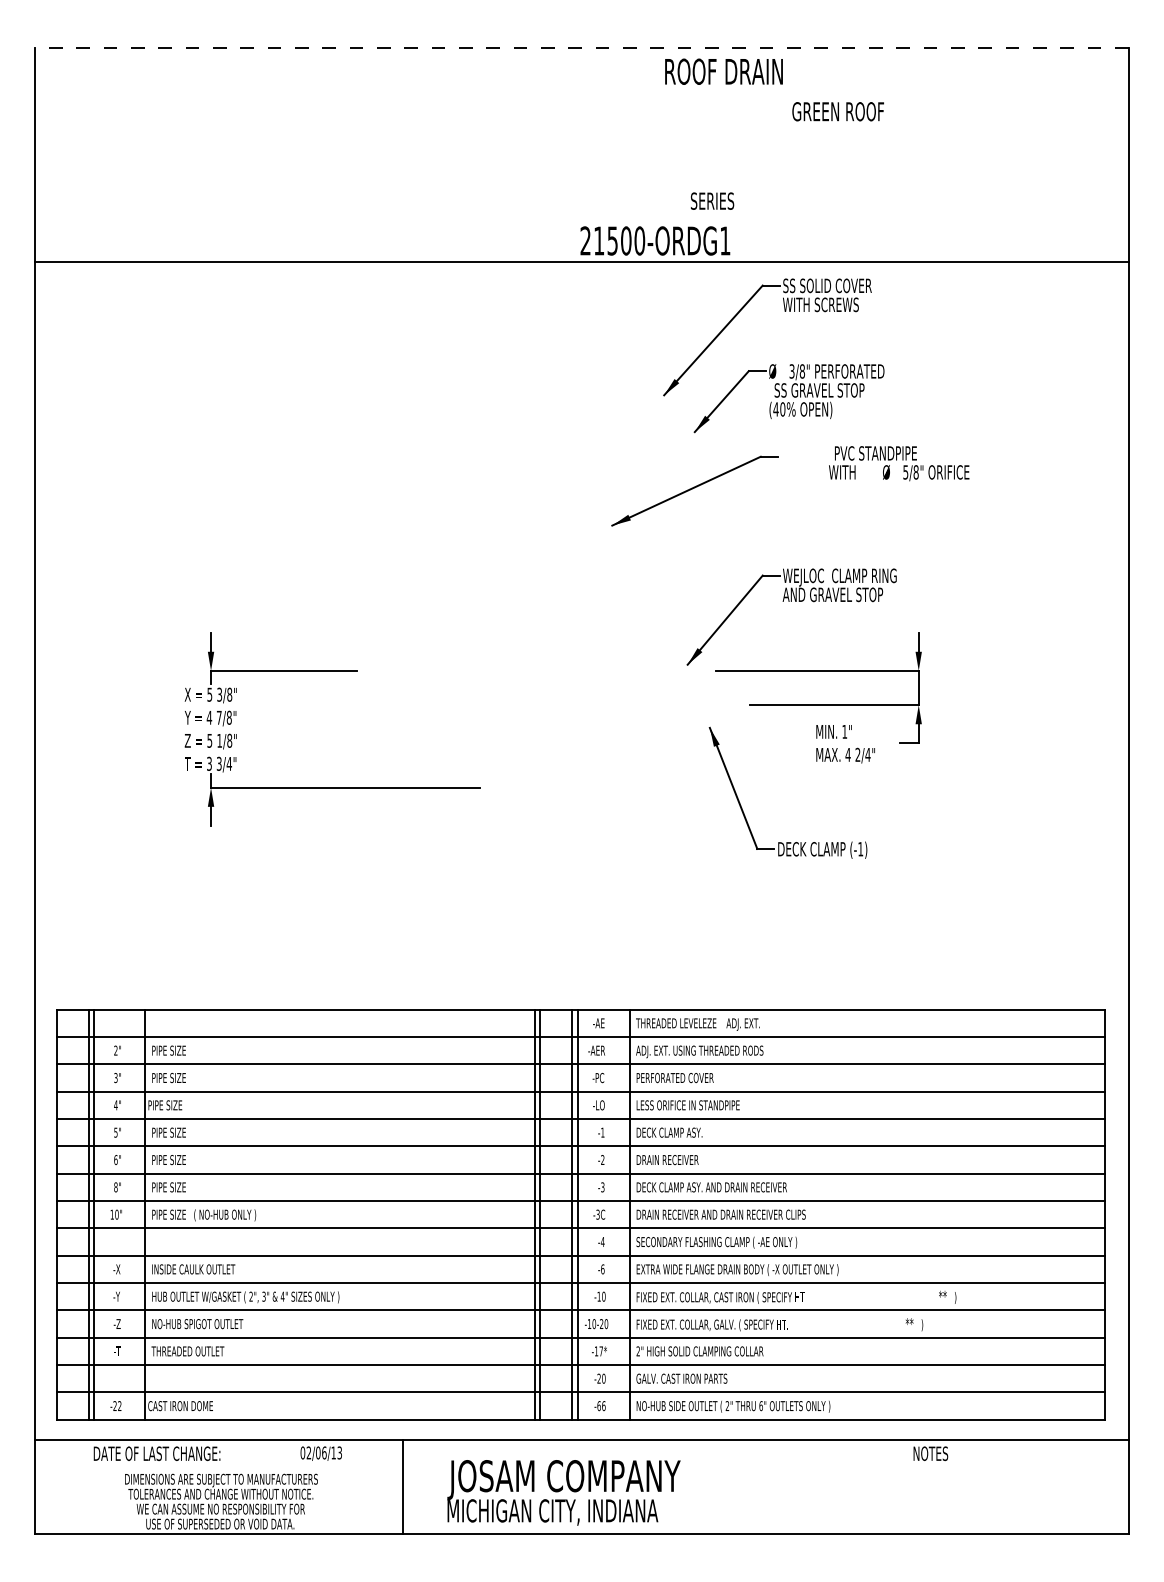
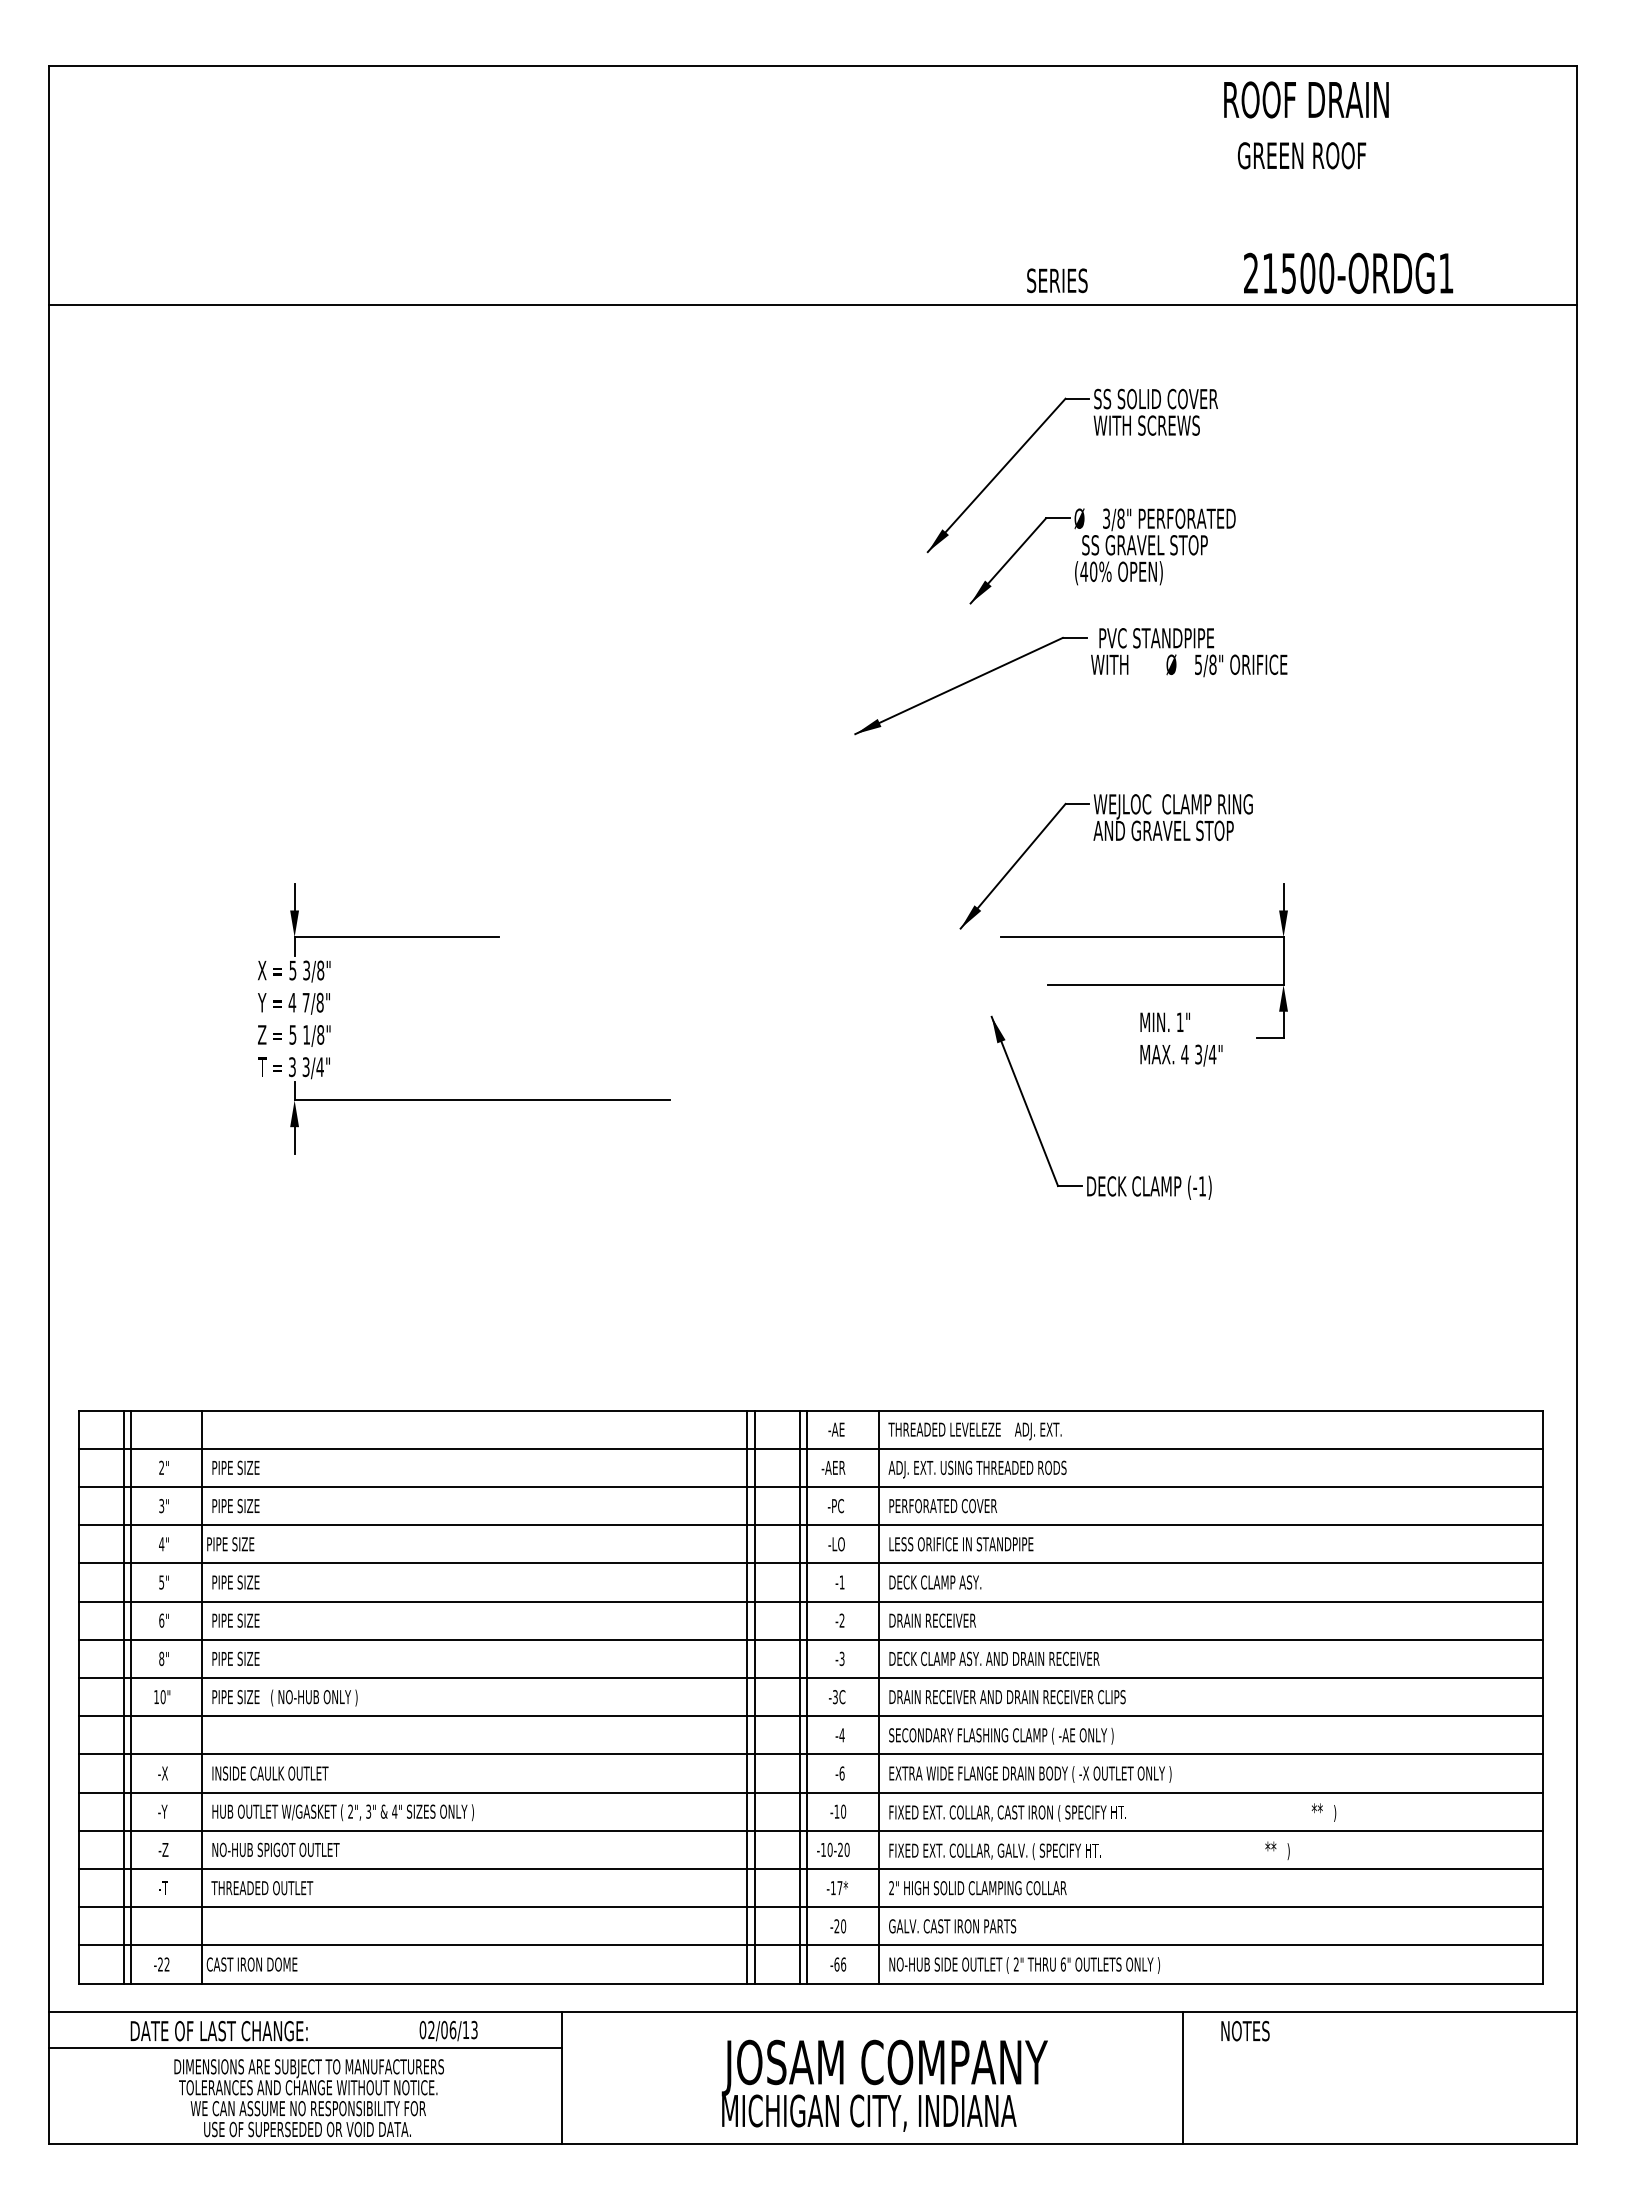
line: (581, 47) -> (812, 66), dashed -> solid
text: (724, 71) -> (1306, 99), moved
text: (837, 111) -> (1301, 155), moved
text: (712, 200) -> (1057, 280), moved
text: (655, 240) -> (1348, 272), moved
line: (581, 261) -> (812, 305), moved
text: (899, 463) -> (1189, 652), moved
text: (857, 754) -> (1198, 1054), 2/4" -> 3/4"
text: (930, 1454) -> (1245, 2031), moved
line: (218, 1466) -> (305, 2048), added
line: (847, 1486) -> (1183, 2077), added
text: (563, 1492) -> (884, 2085), moved

